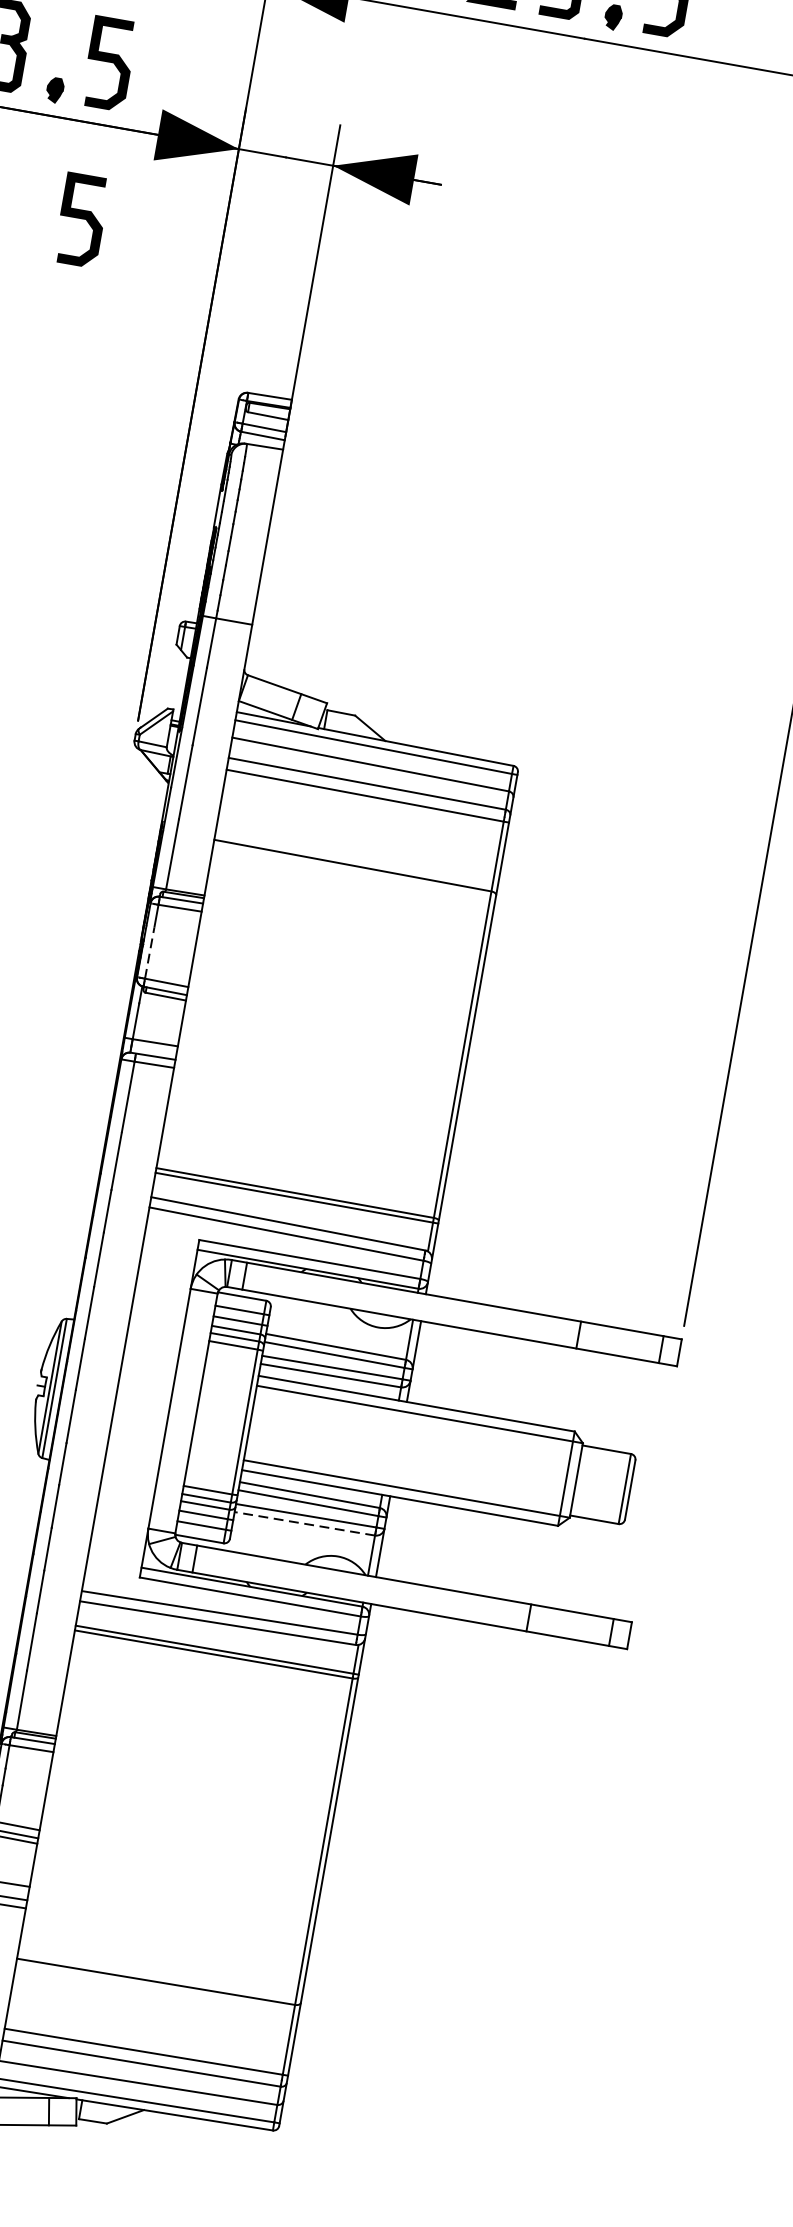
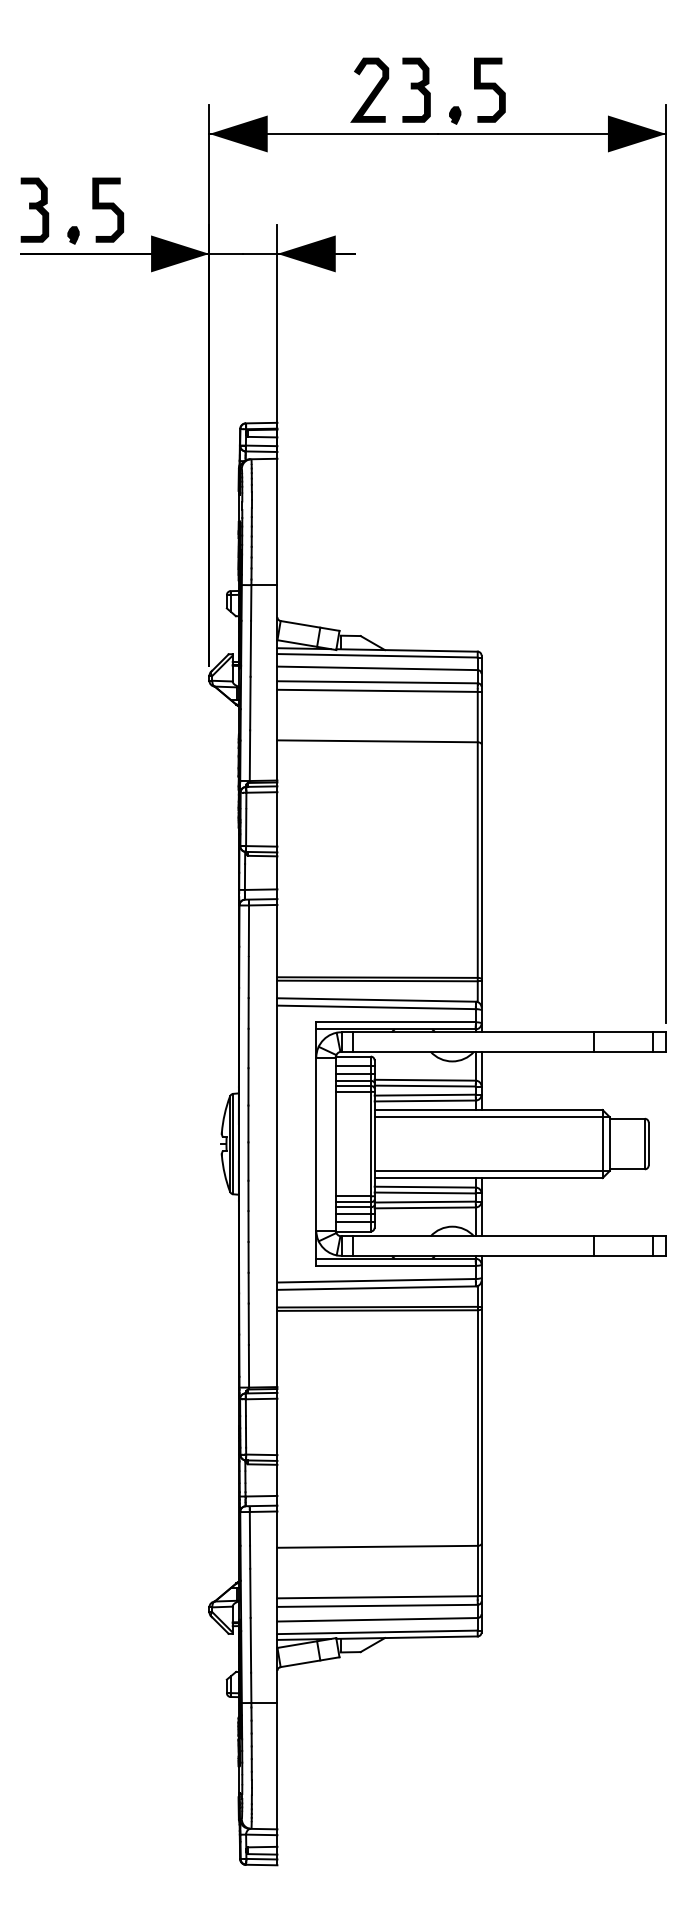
curve: (82, 219) -> (108, 322), removed
line: (150, 953) -> (246, 827), dashed -> solid
line: (305, 1523) -> (425, 1207), dashed -> solid

